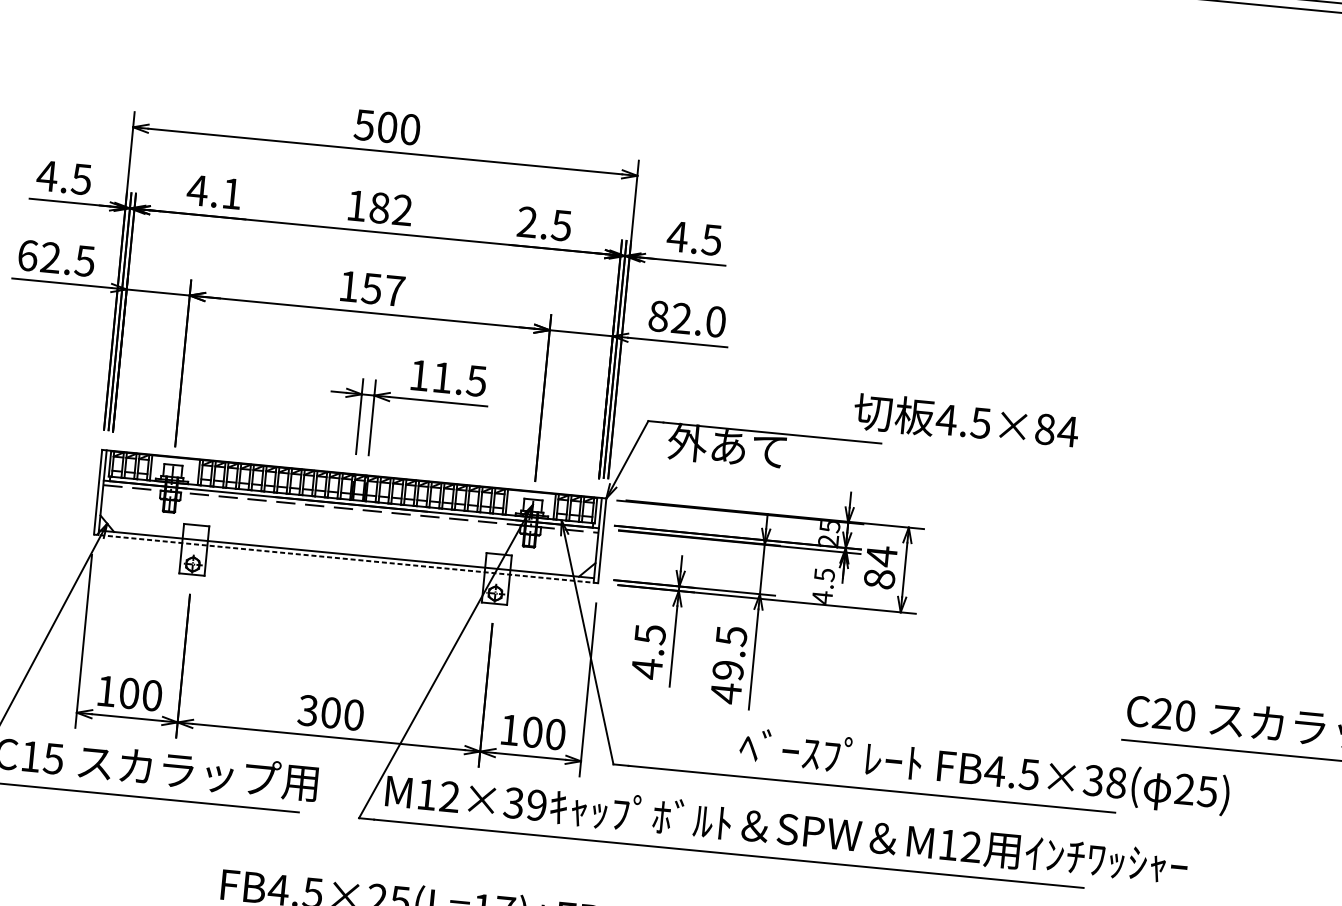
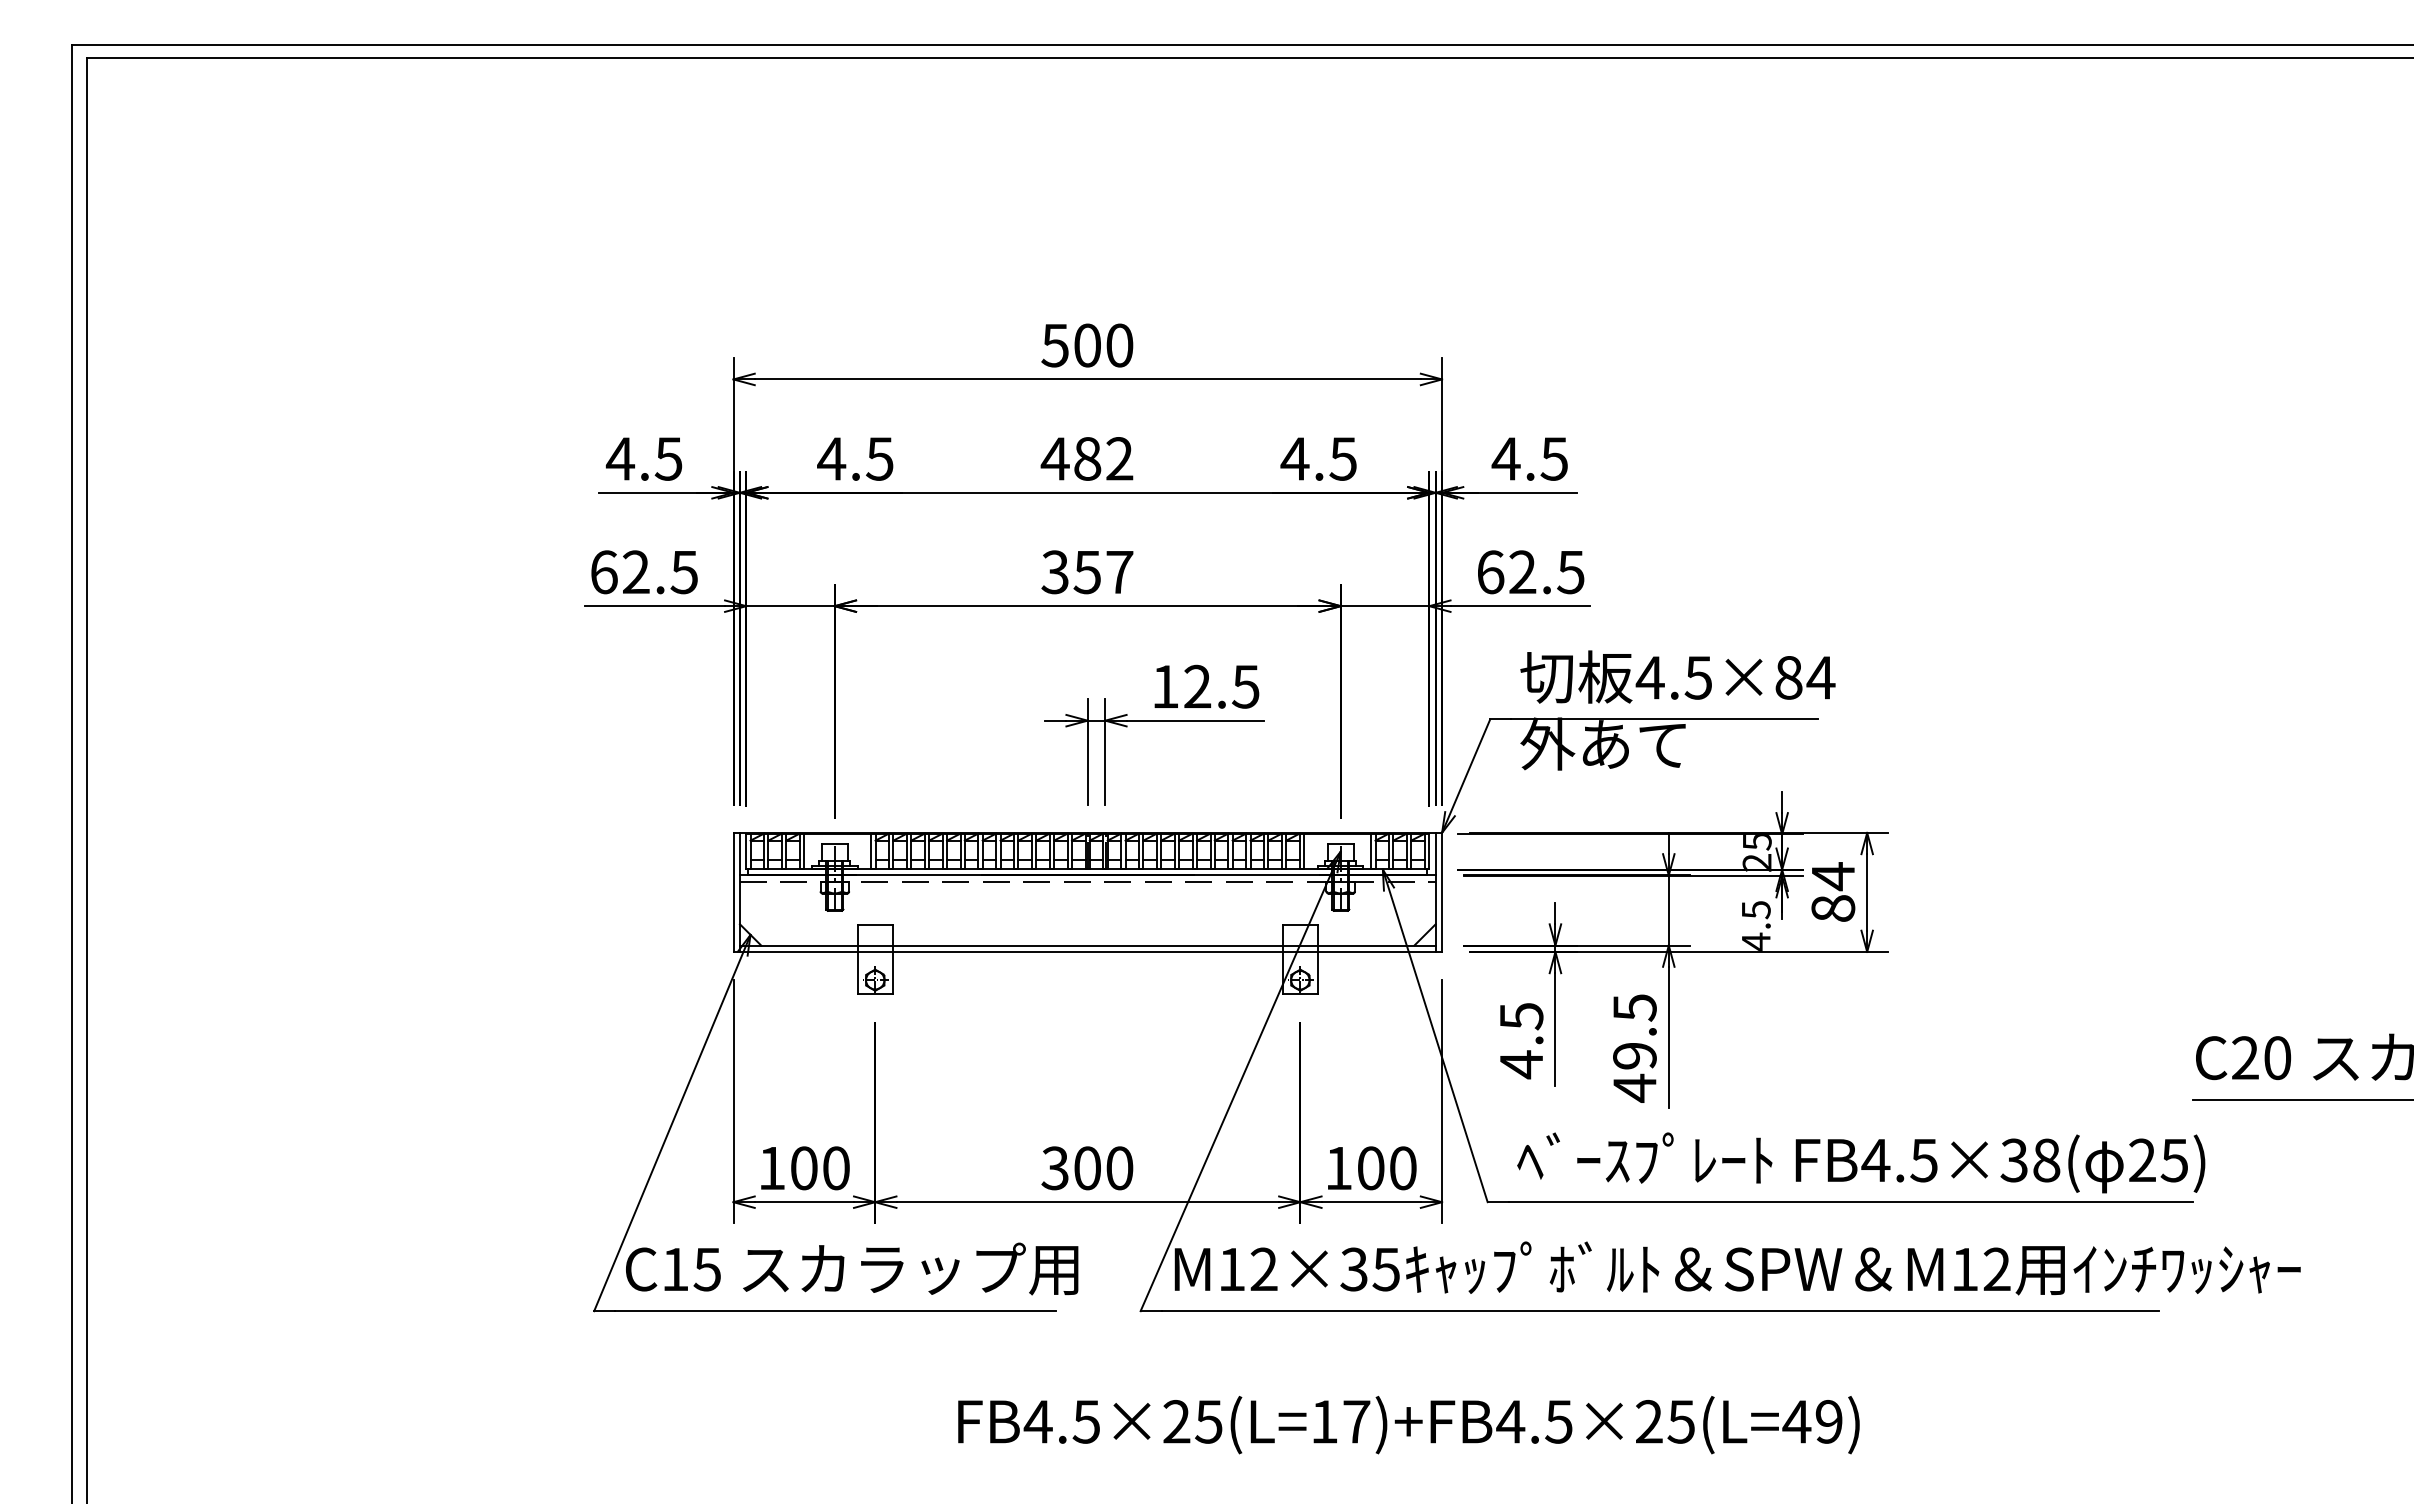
text: (231, 193) -> (879, 458), 4.1 -> 4.5
text: (356, 205) -> (1054, 458), 182 -> 482
text: (526, 221) -> (1294, 458), 2.5 -> 4.5
text: (348, 286) -> (1054, 572), 157 -> 357
text: (687, 319) -> (1530, 572), 82.0 -> 62.5
text: (442, 376) -> (1197, 685), 11.5 -> 12.5
text: (966, 420) -> (1677, 676), moved
line: (345, 558) -> (1087, 951), dashed -> solid
text: (984, 771) -> (1861, 1162), moved
text: (536, 805) -> (1385, 1269), M12×39 -> M12×35

